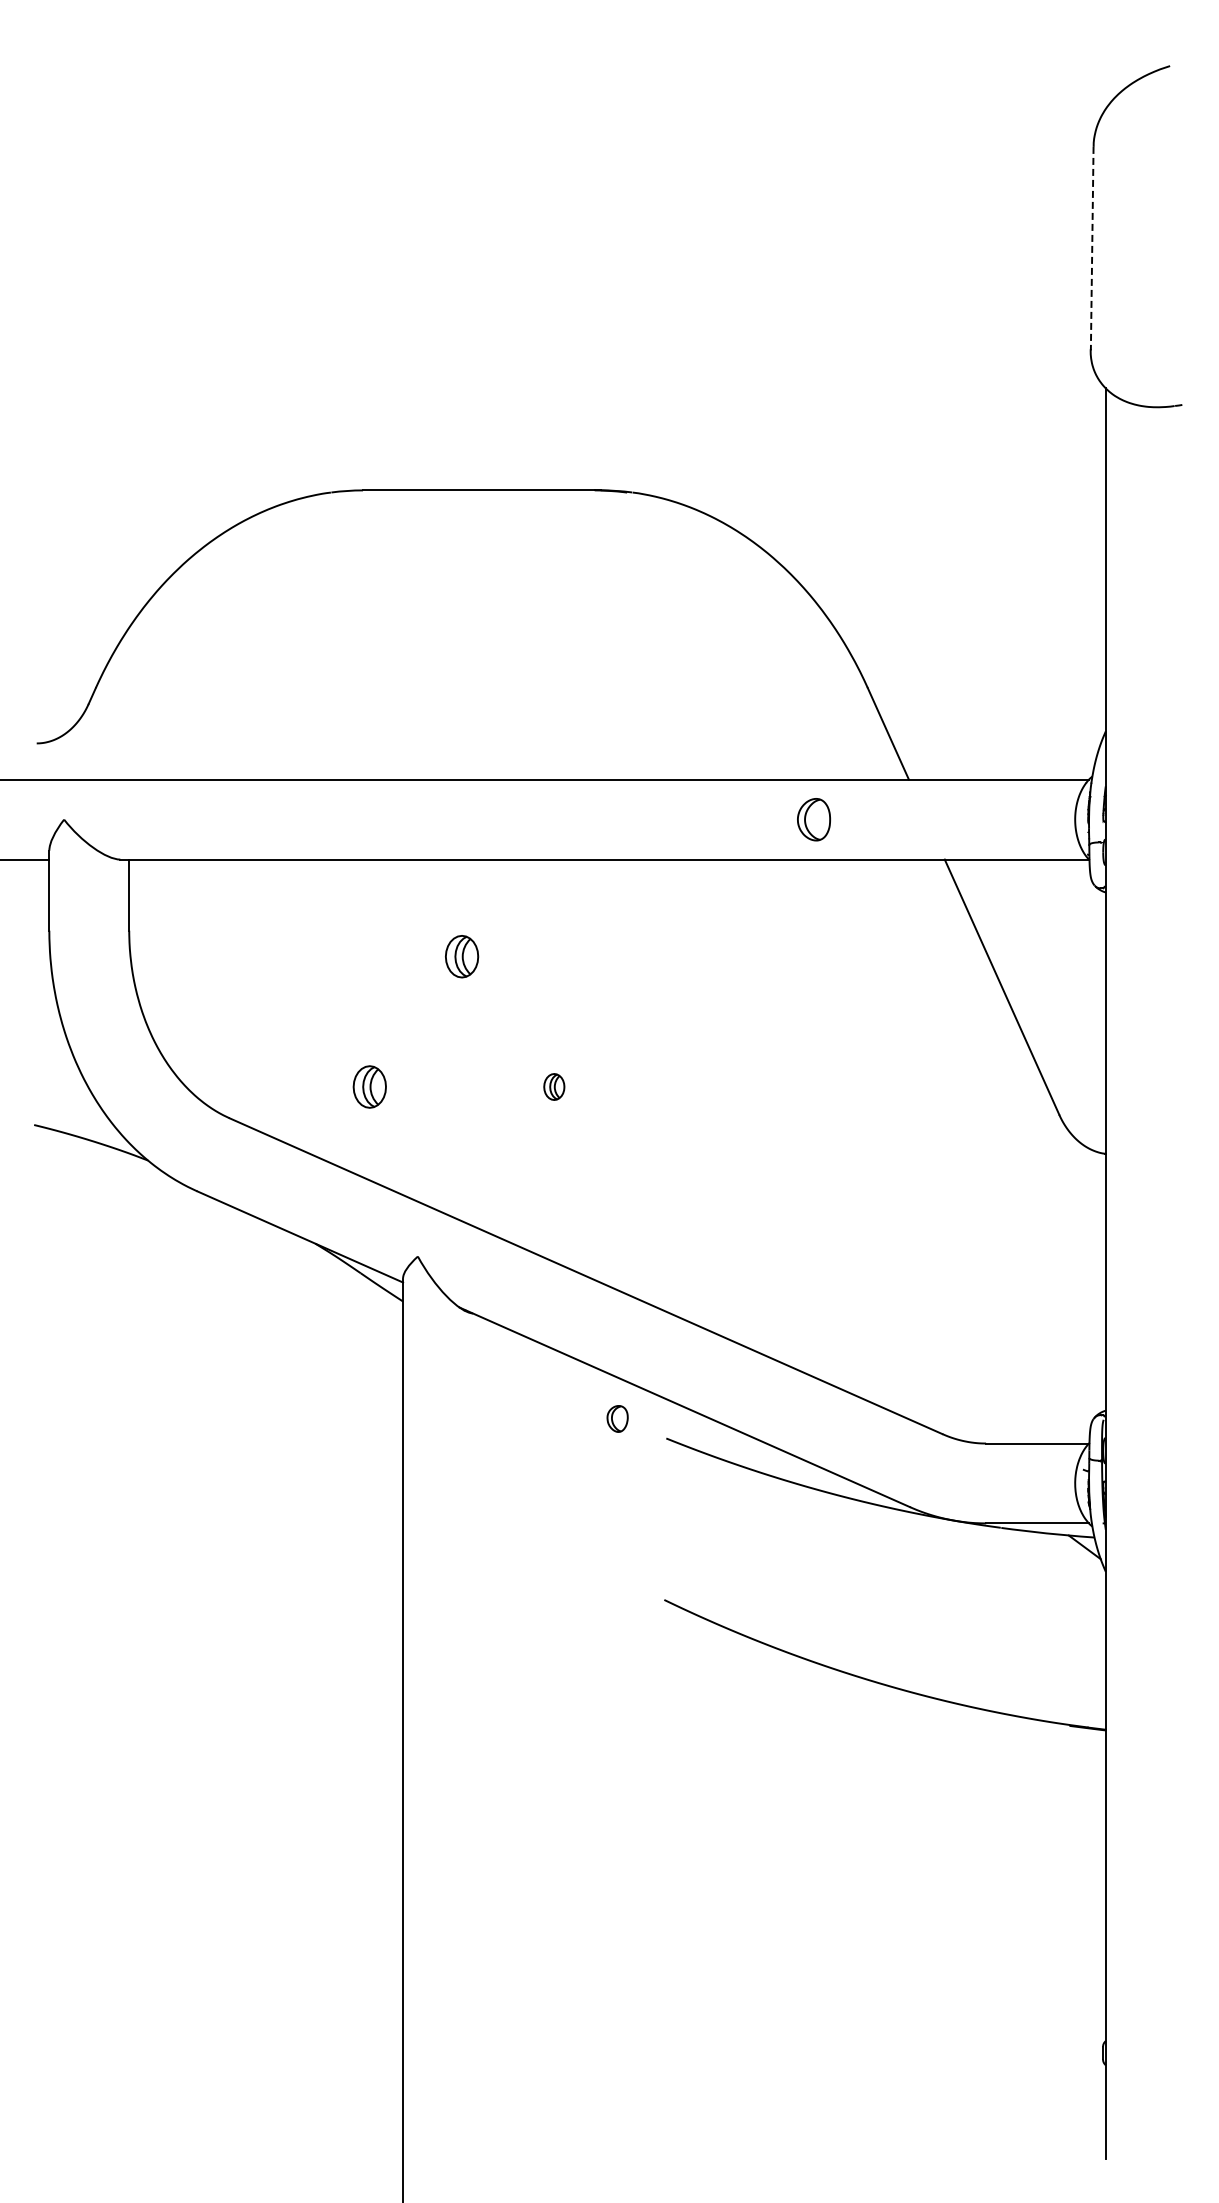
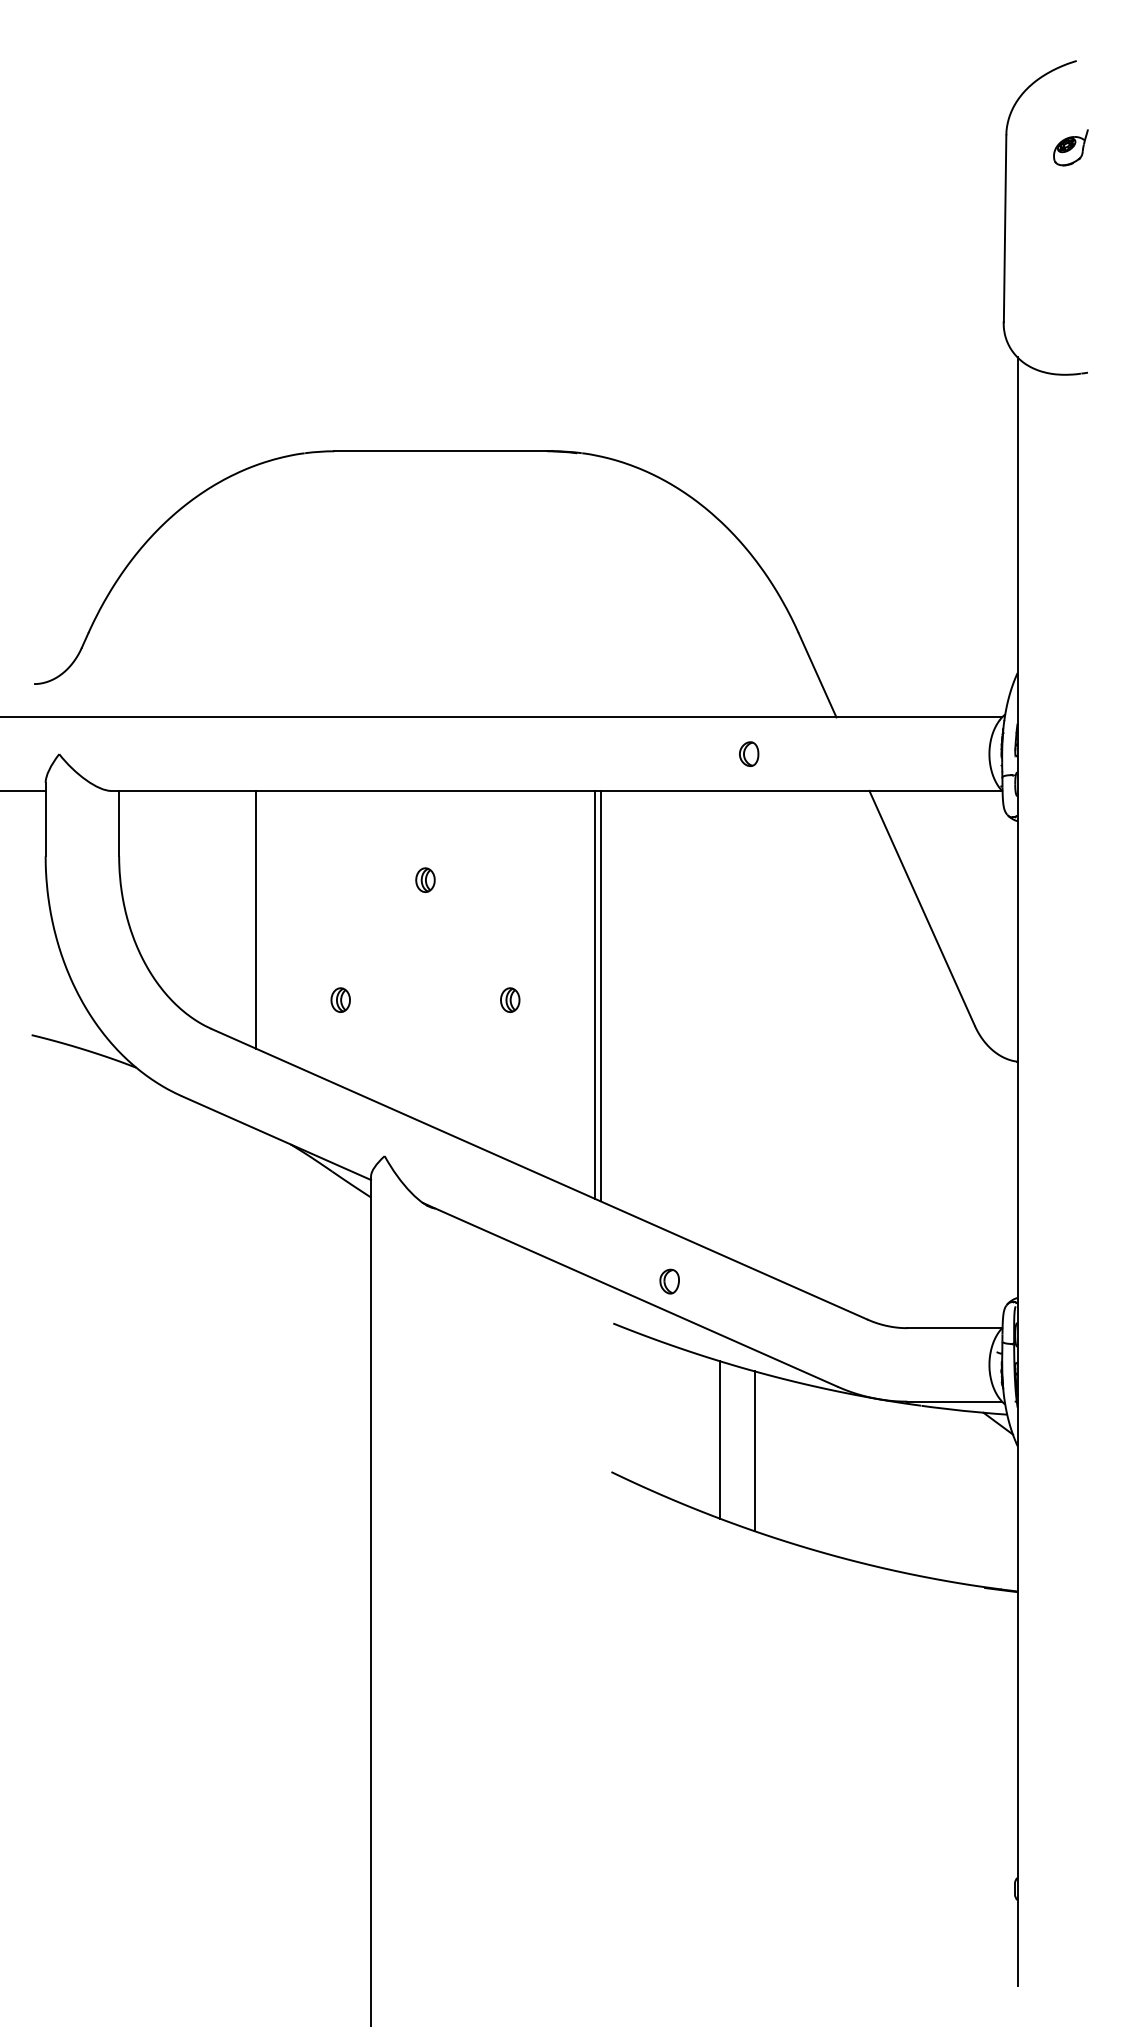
part: (1163, 160) -> (1070, 147), added
line: (1092, 248) -> (1005, 228), dashed -> solid
part: (813, 819) -> (748, 754), size x0.62
part: (462, 956) -> (425, 880), size x0.62
line: (277, 999) -> (255, 919), added
line: (646, 1080) -> (595, 994), added
line: (652, 1082) -> (600, 996), added
part: (370, 1086) -> (341, 999), size x0.62
part: (617, 1418) -> (669, 1281), moved
line: (782, 1564) -> (720, 1439), added
line: (820, 1577) -> (755, 1451), added

